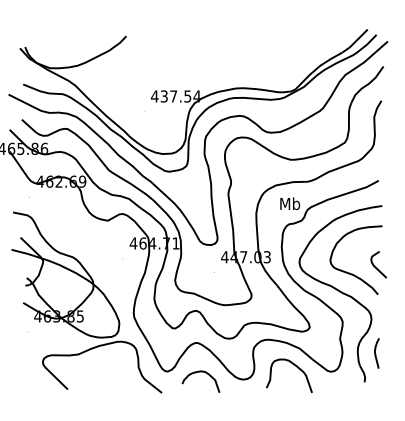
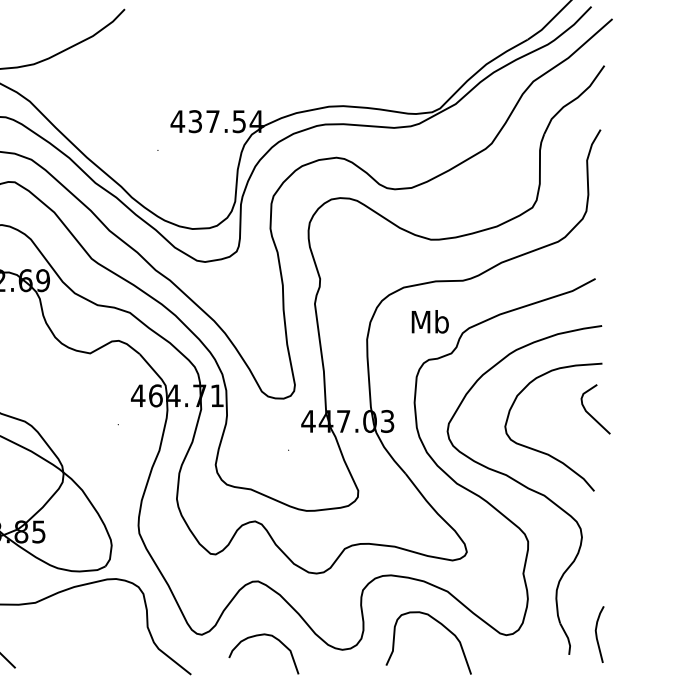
curve: (375, 266) -> (589, 412), moved
curve: (376, 353) -> (598, 634), moved

